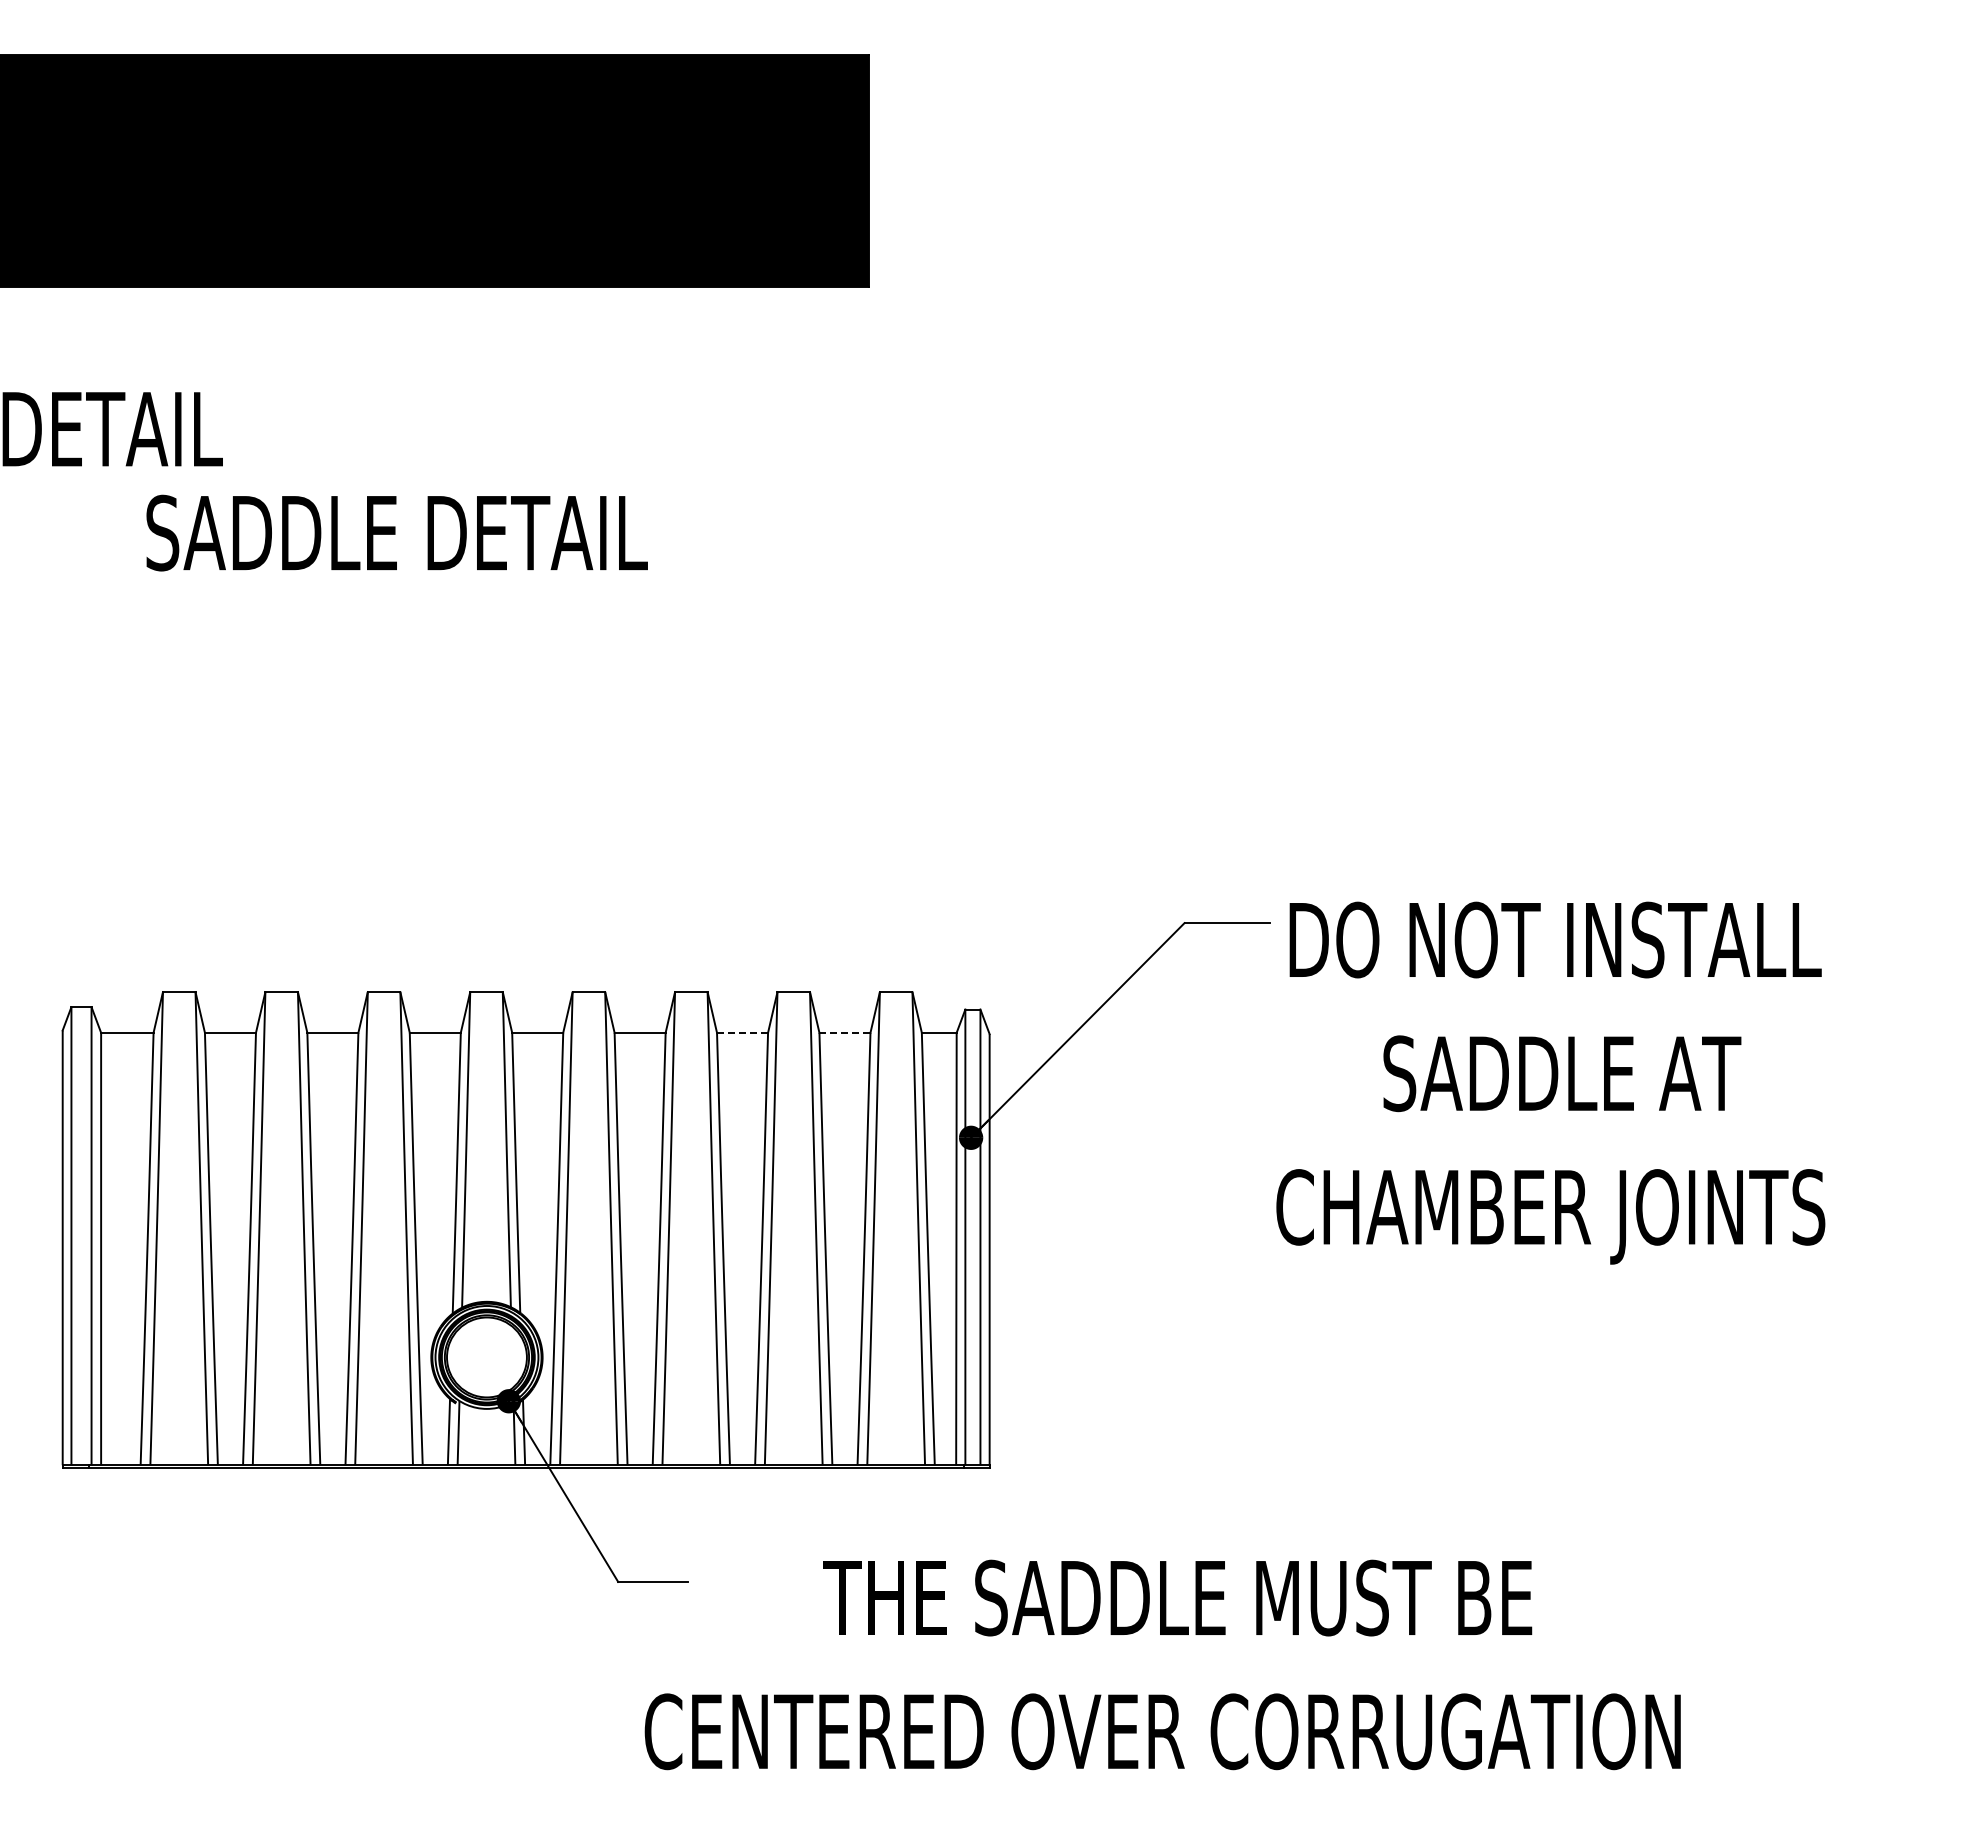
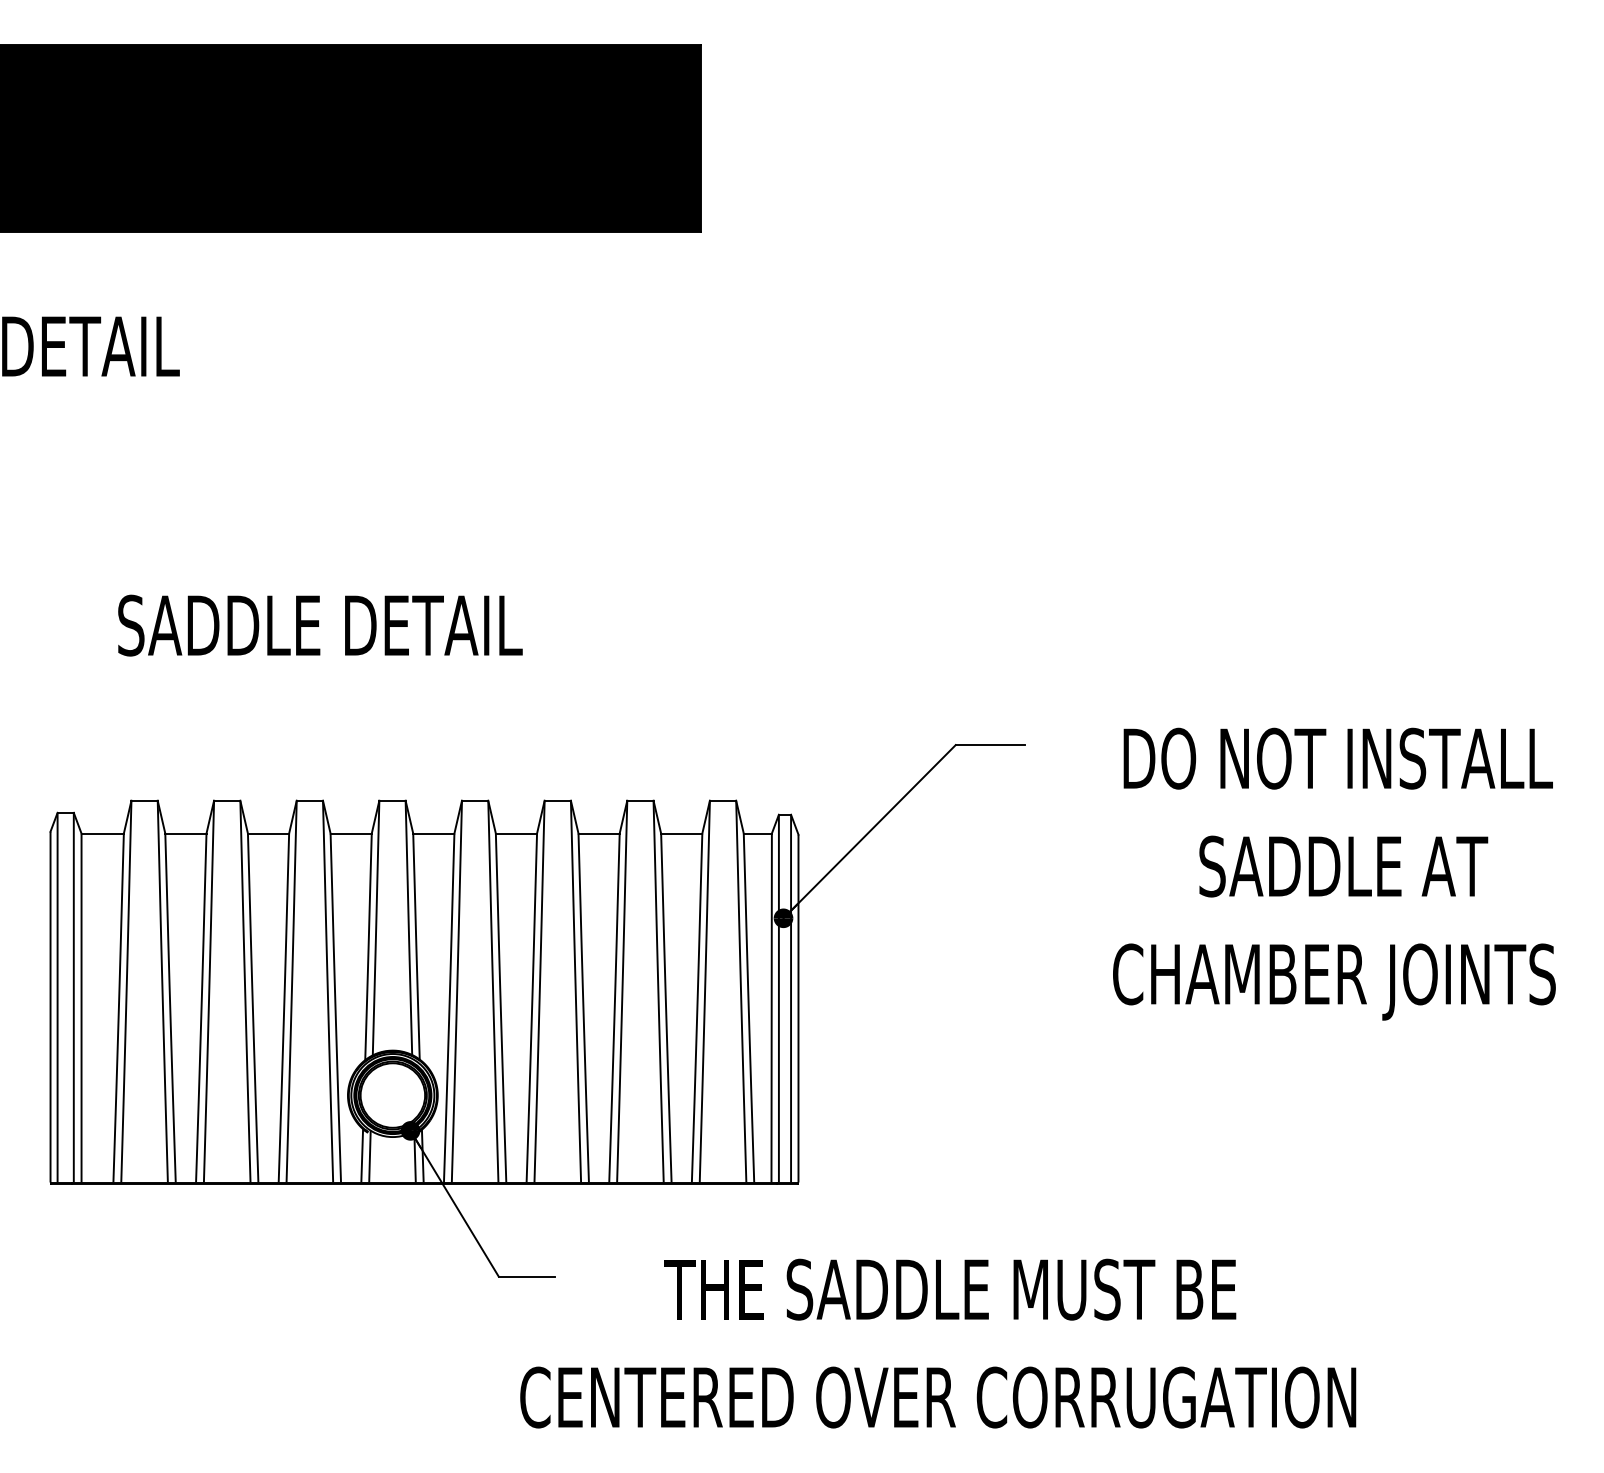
text: (396, 532) -> (319, 625), moved
line: (742, 1032) -> (599, 833), dashed -> solid
line: (844, 1032) -> (681, 833), dashed -> solid
text: (1550, 1082) -> (1334, 873), moved

